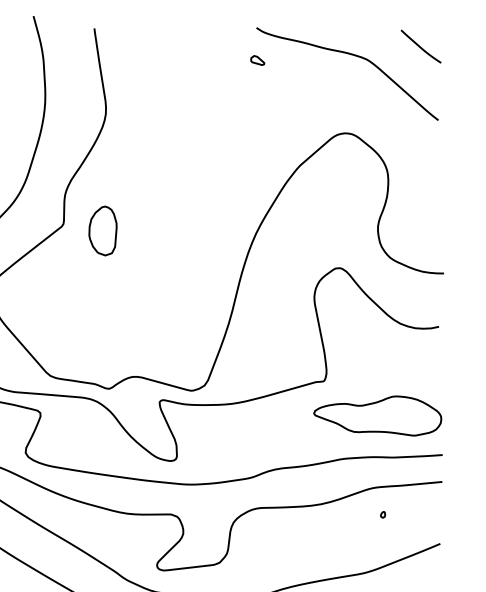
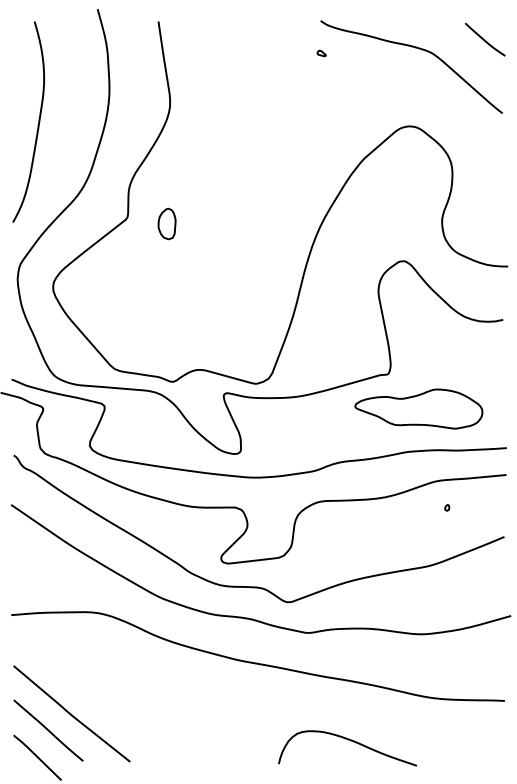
part: (257, 60) -> (321, 53), size x0.62
part: (102, 230) -> (166, 223), size x0.62
part: (377, 415) -> (418, 408), moved

